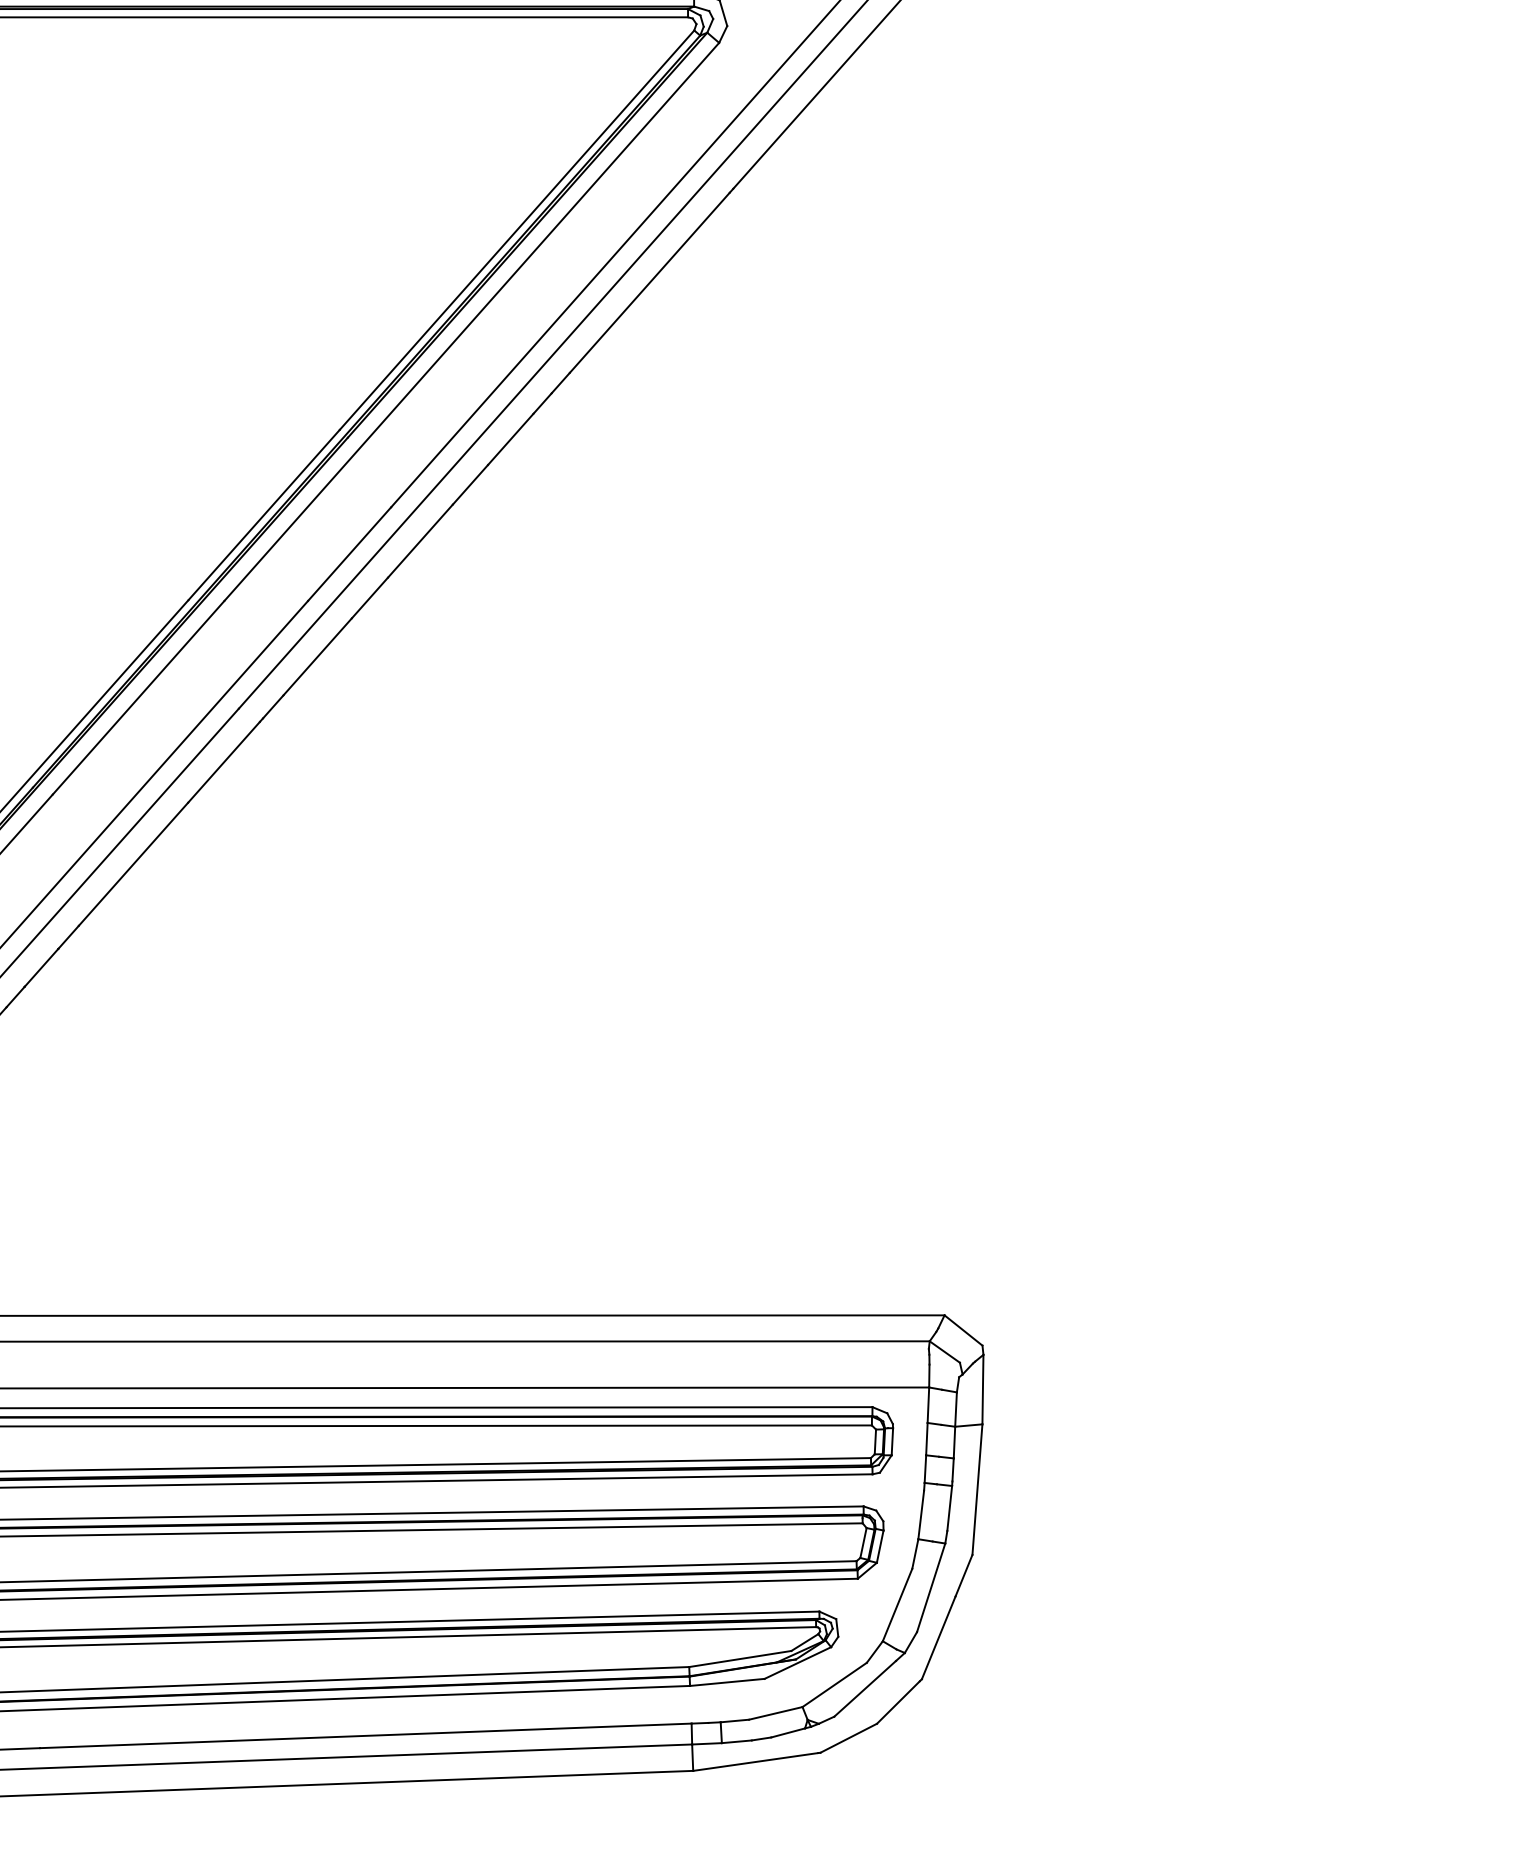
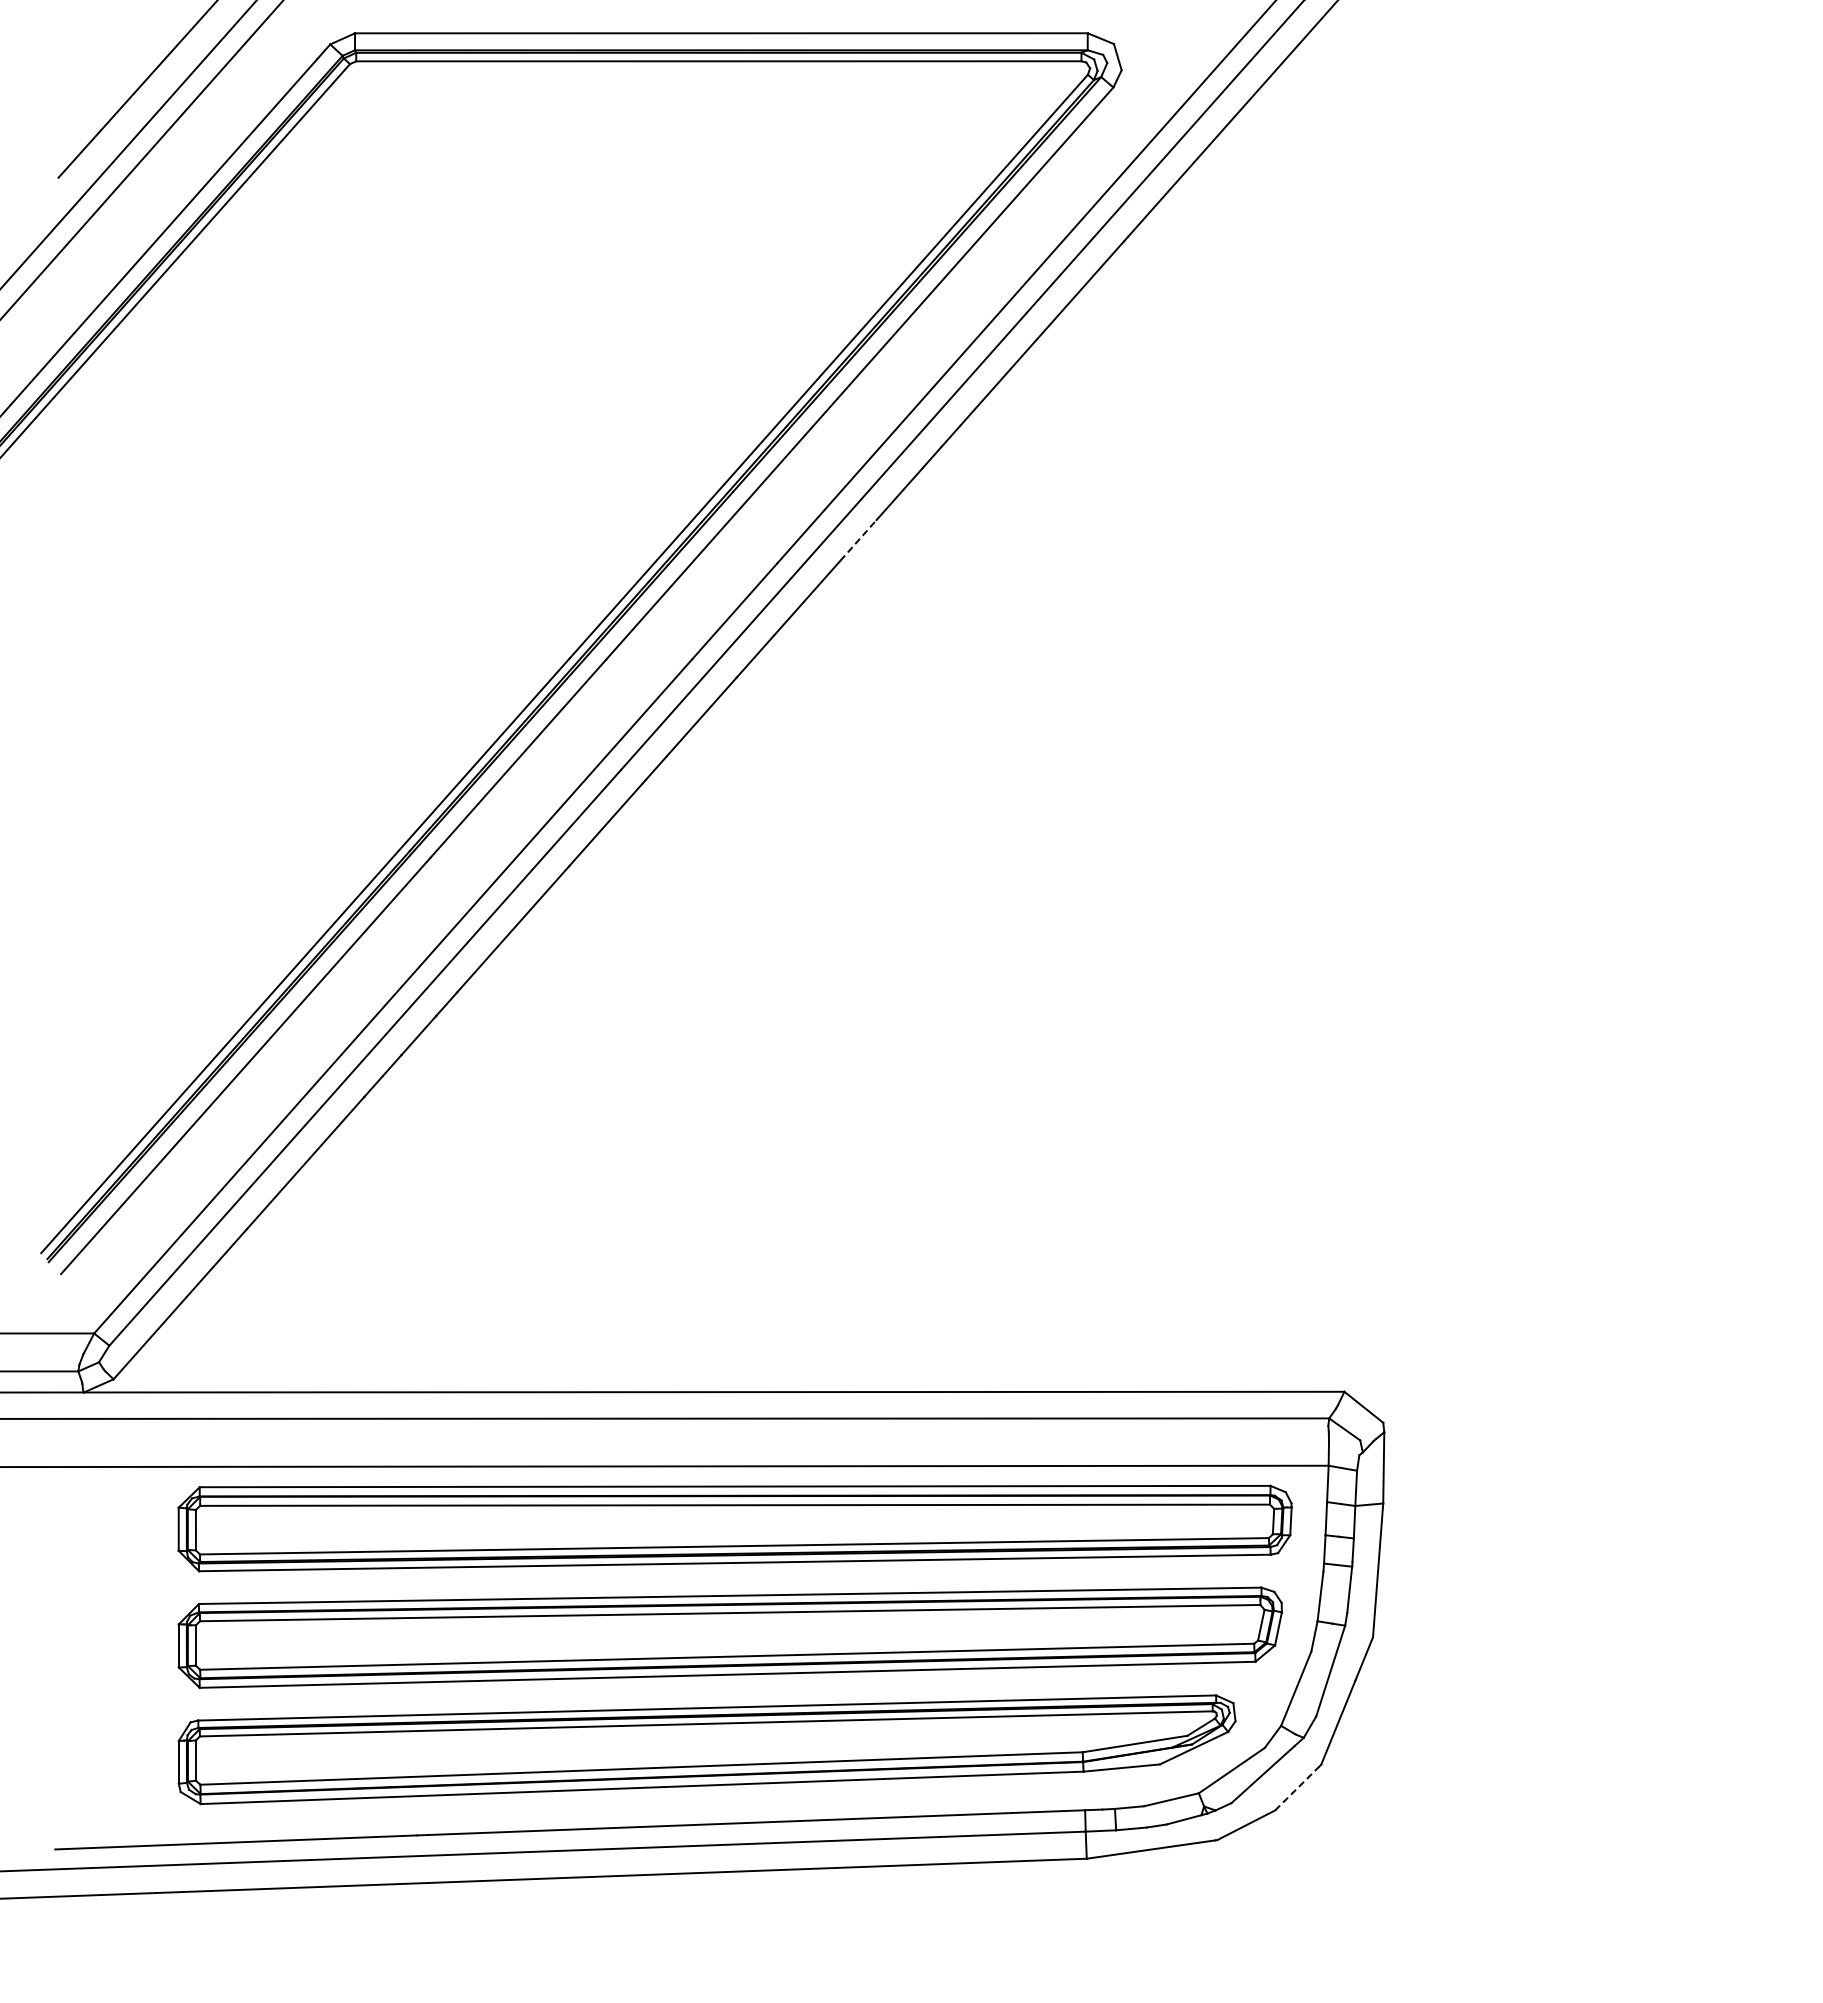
line: (470, 484) -> (858, 540), solid -> dashed
line: (898, 1702) -> (1297, 1788), solid -> dashed

